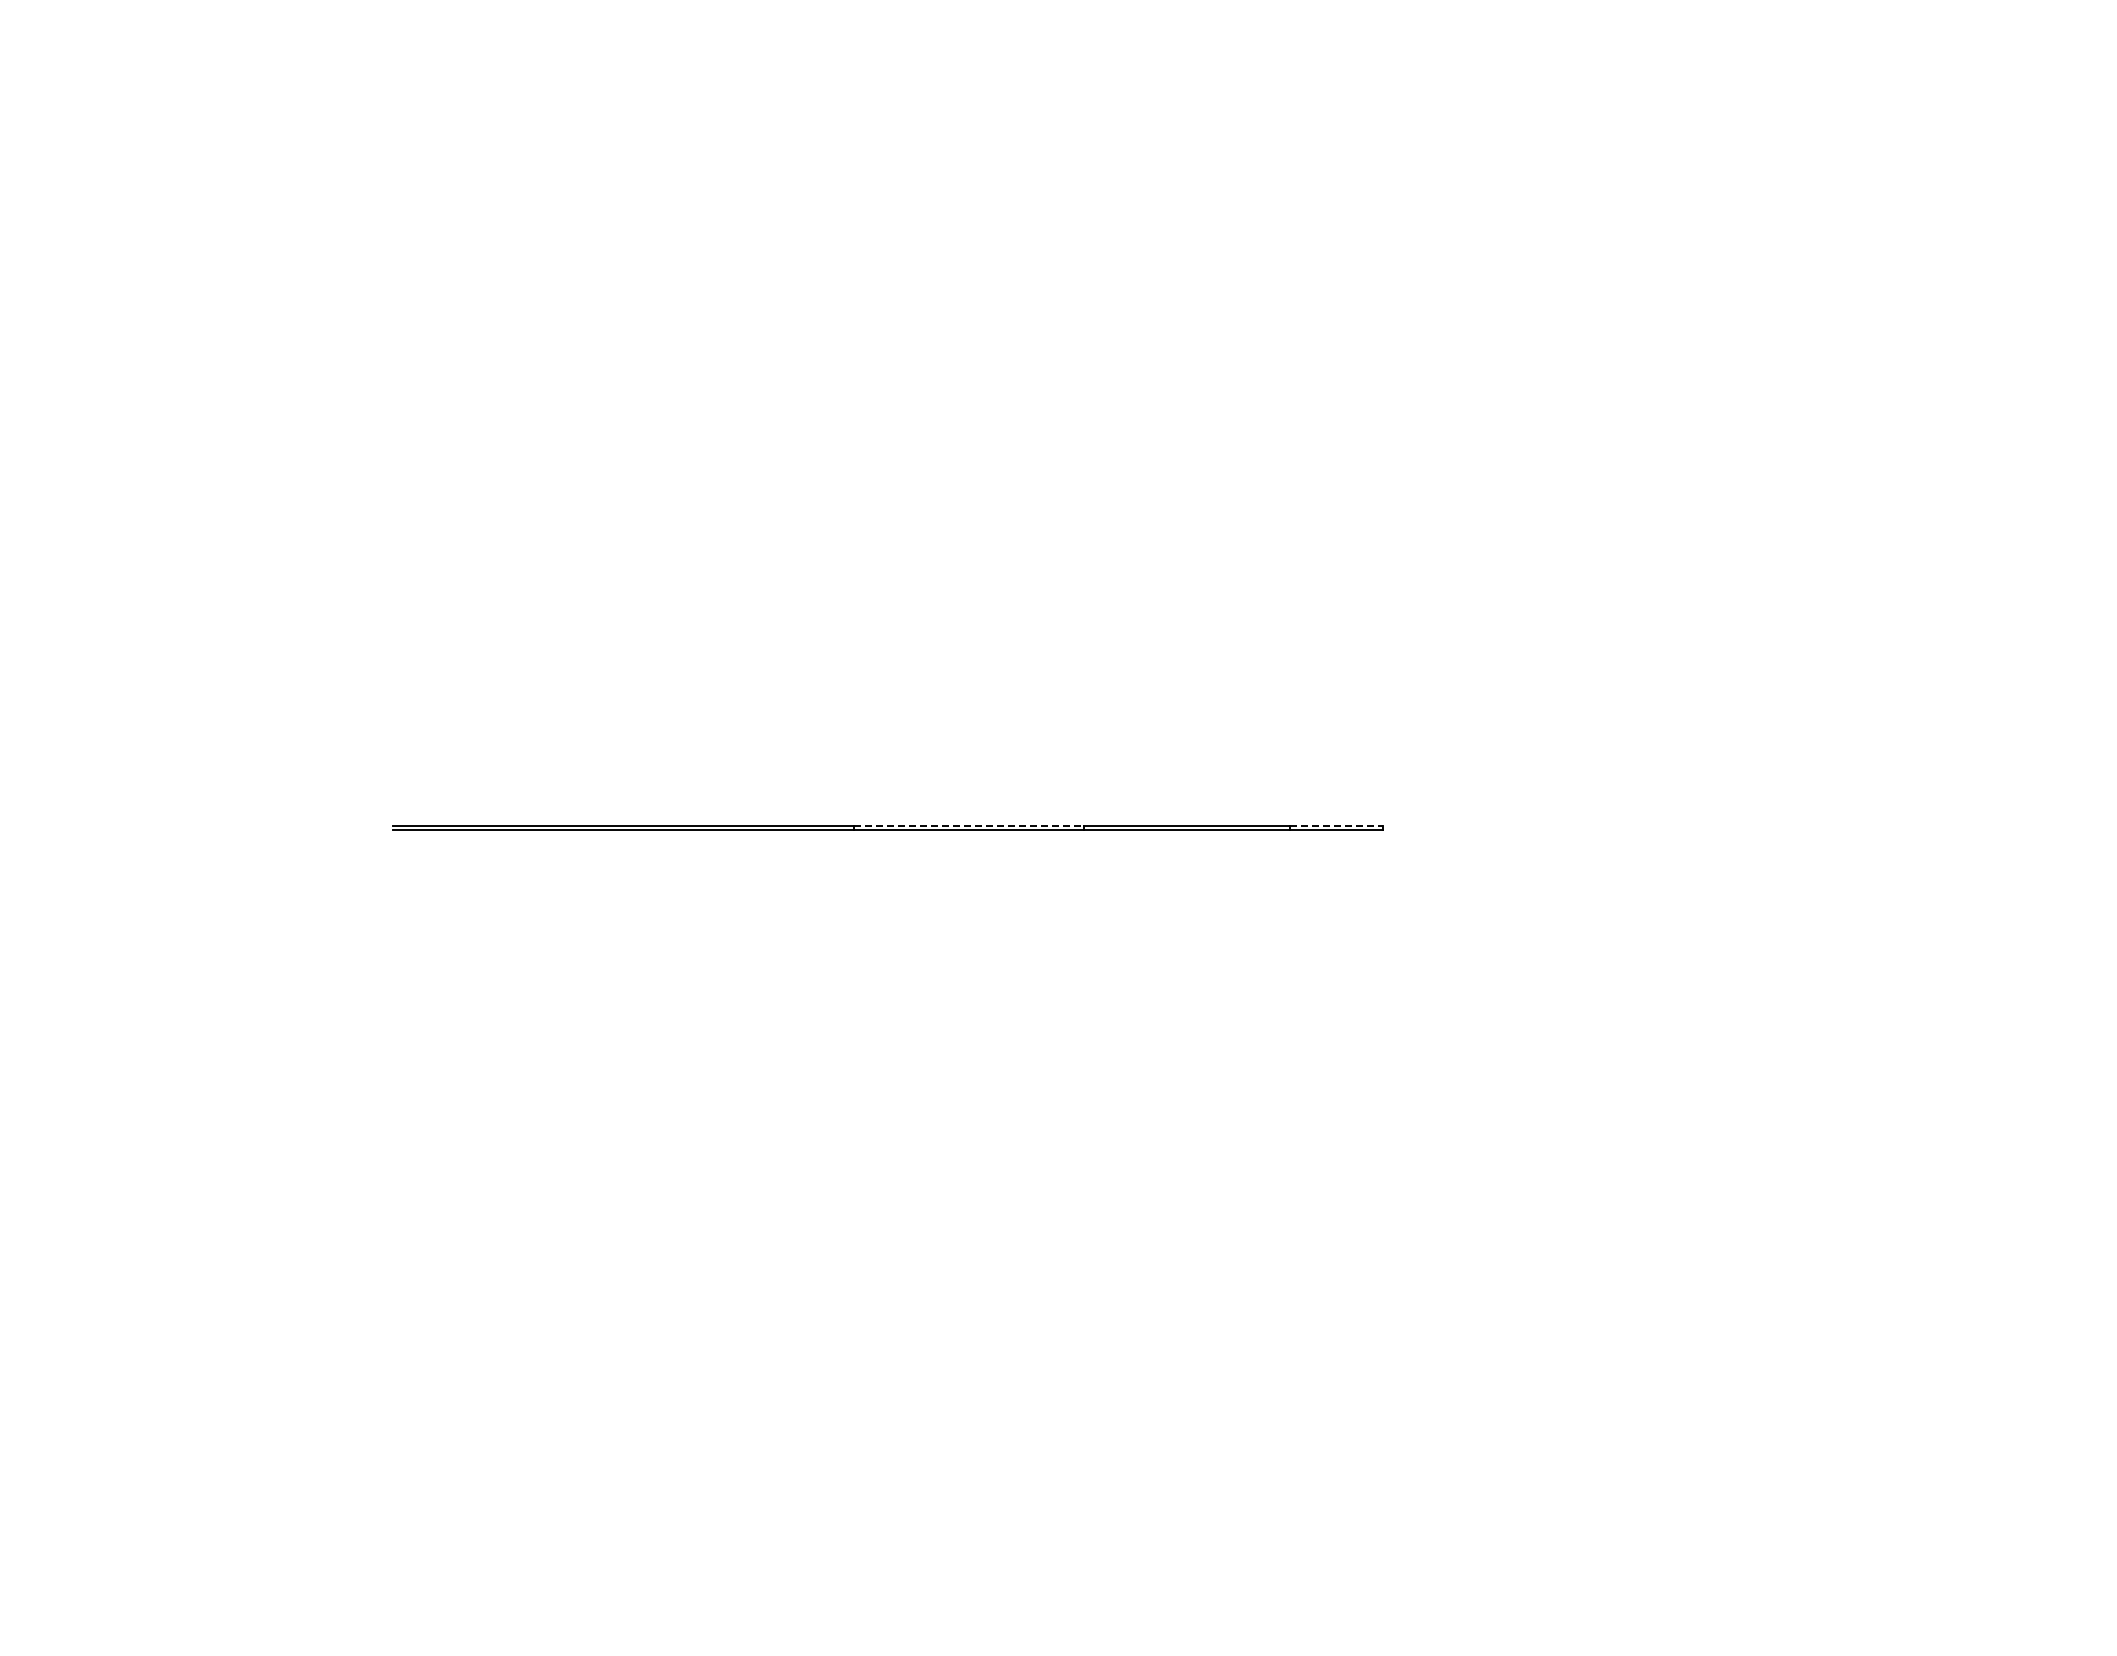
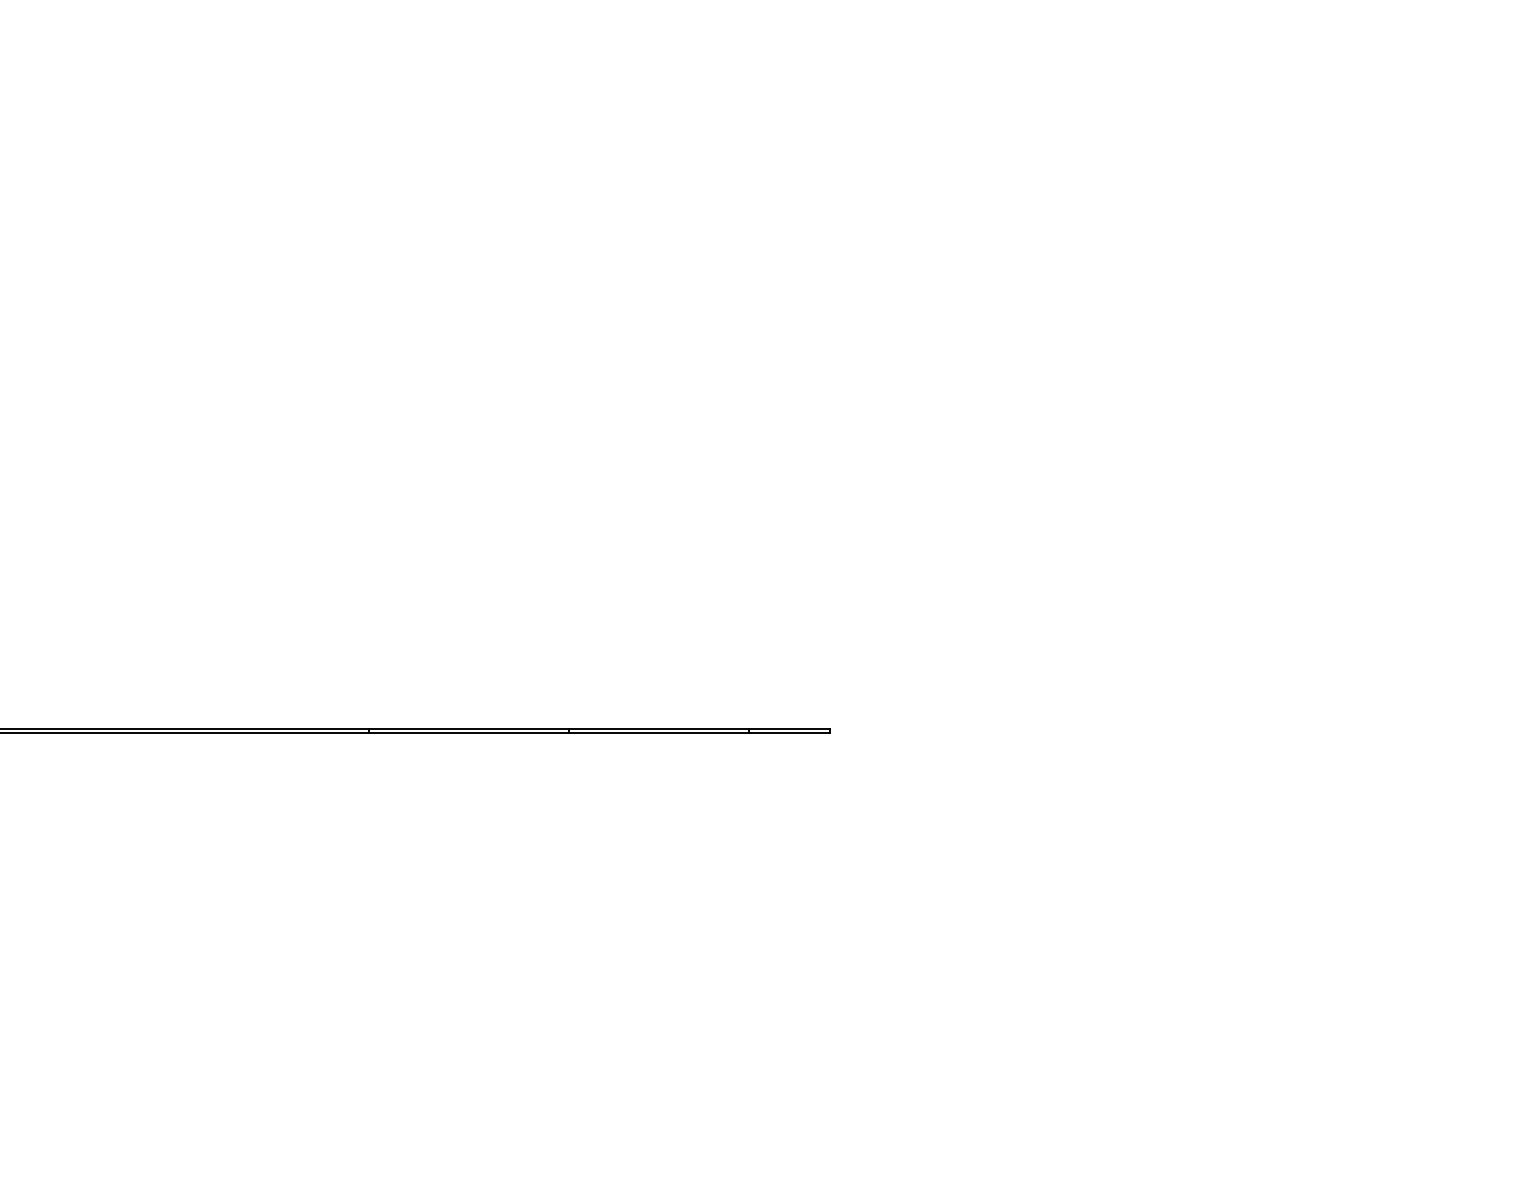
line: (969, 825) -> (469, 729), dashed -> solid
line: (1337, 825) -> (790, 729), dashed -> solid

